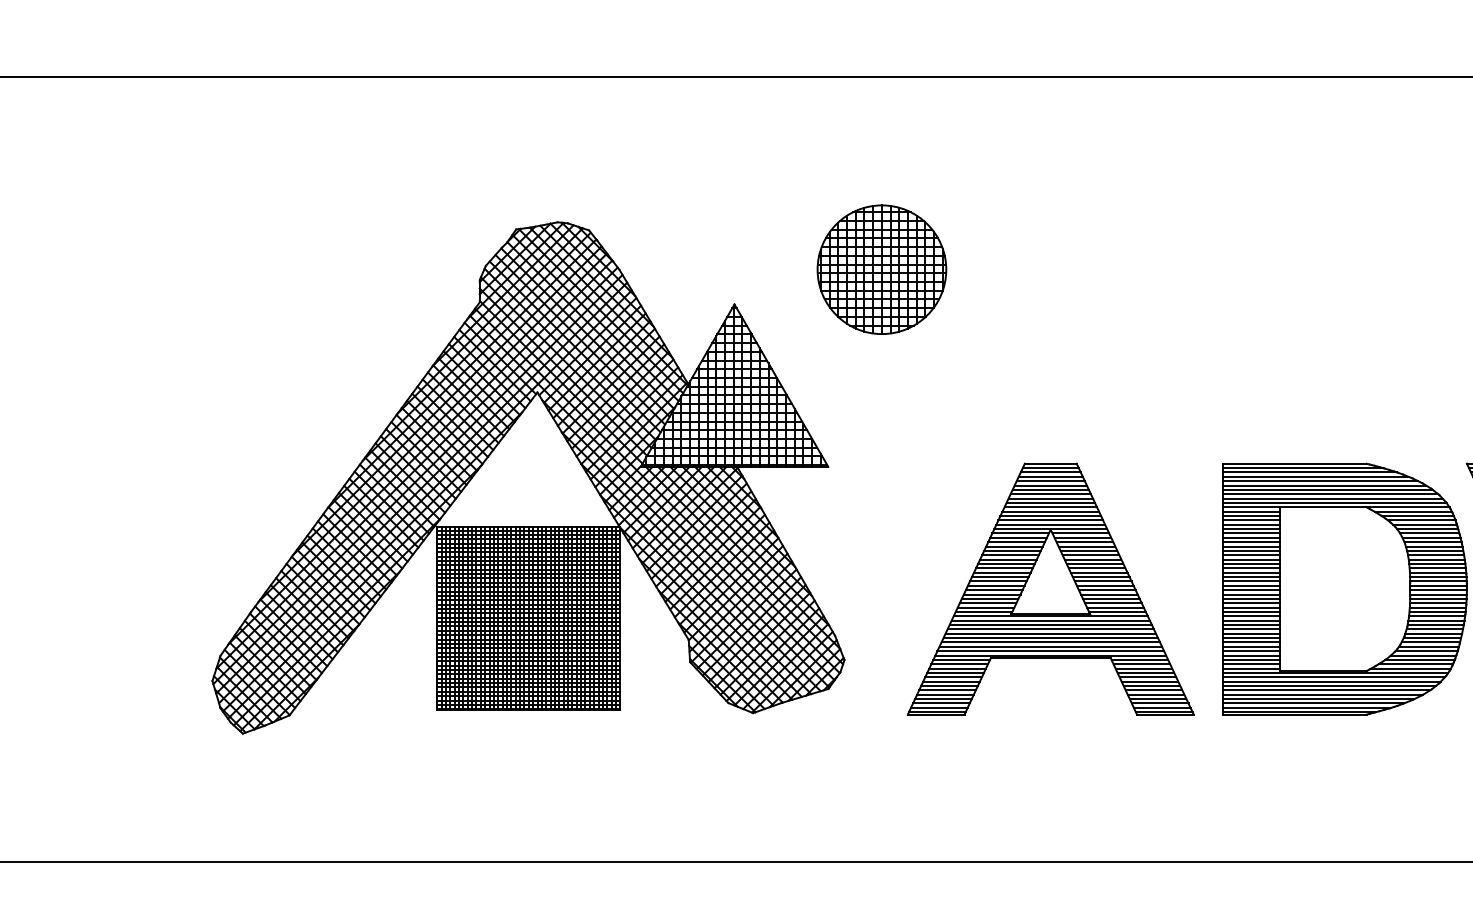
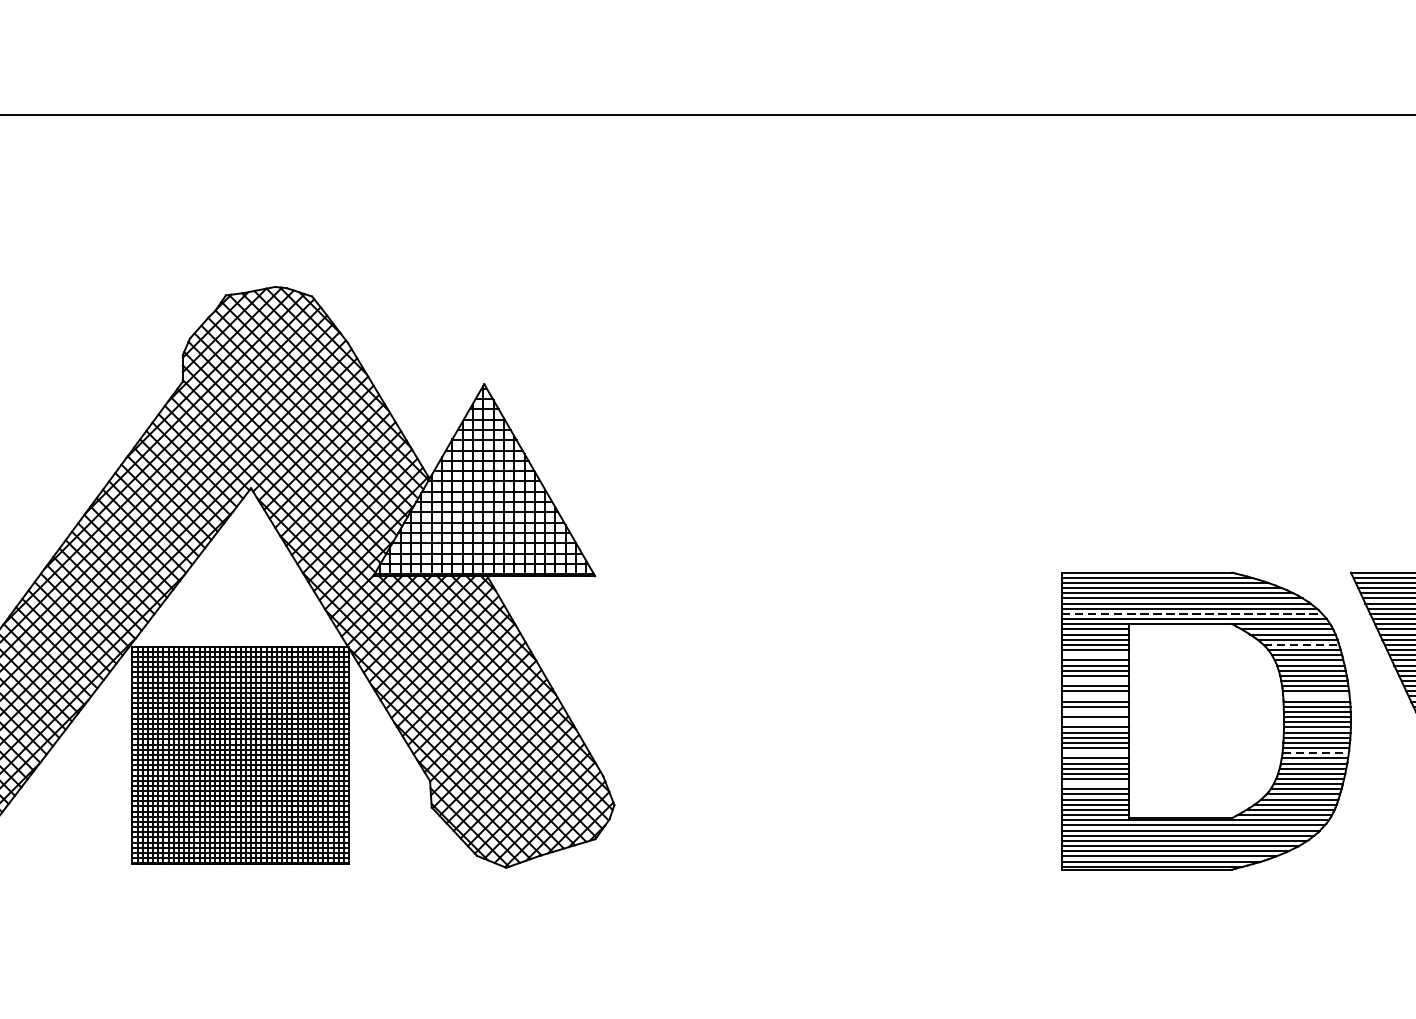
part: (881, 269) -> (658, 342), removed
line: (1332, 498) -> (1191, 613), solid -> dashed
line: (1425, 524) -> (1301, 644), solid -> dashed
line: (1250, 533) -> (1094, 655), removed
line: (1250, 555) -> (1094, 681), removed
line: (1250, 568) -> (1094, 696), removed
line: (1437, 568) -> (1316, 696), removed
line: (1250, 581) -> (1094, 712), removed
part: (1050, 588) -> (858, 720), removed
line: (1250, 590) -> (1094, 722), removed
line: (1250, 616) -> (1094, 753), removed
line: (1437, 616) -> (1316, 753), solid -> dashed
line: (1250, 642) -> (1094, 784), removed

